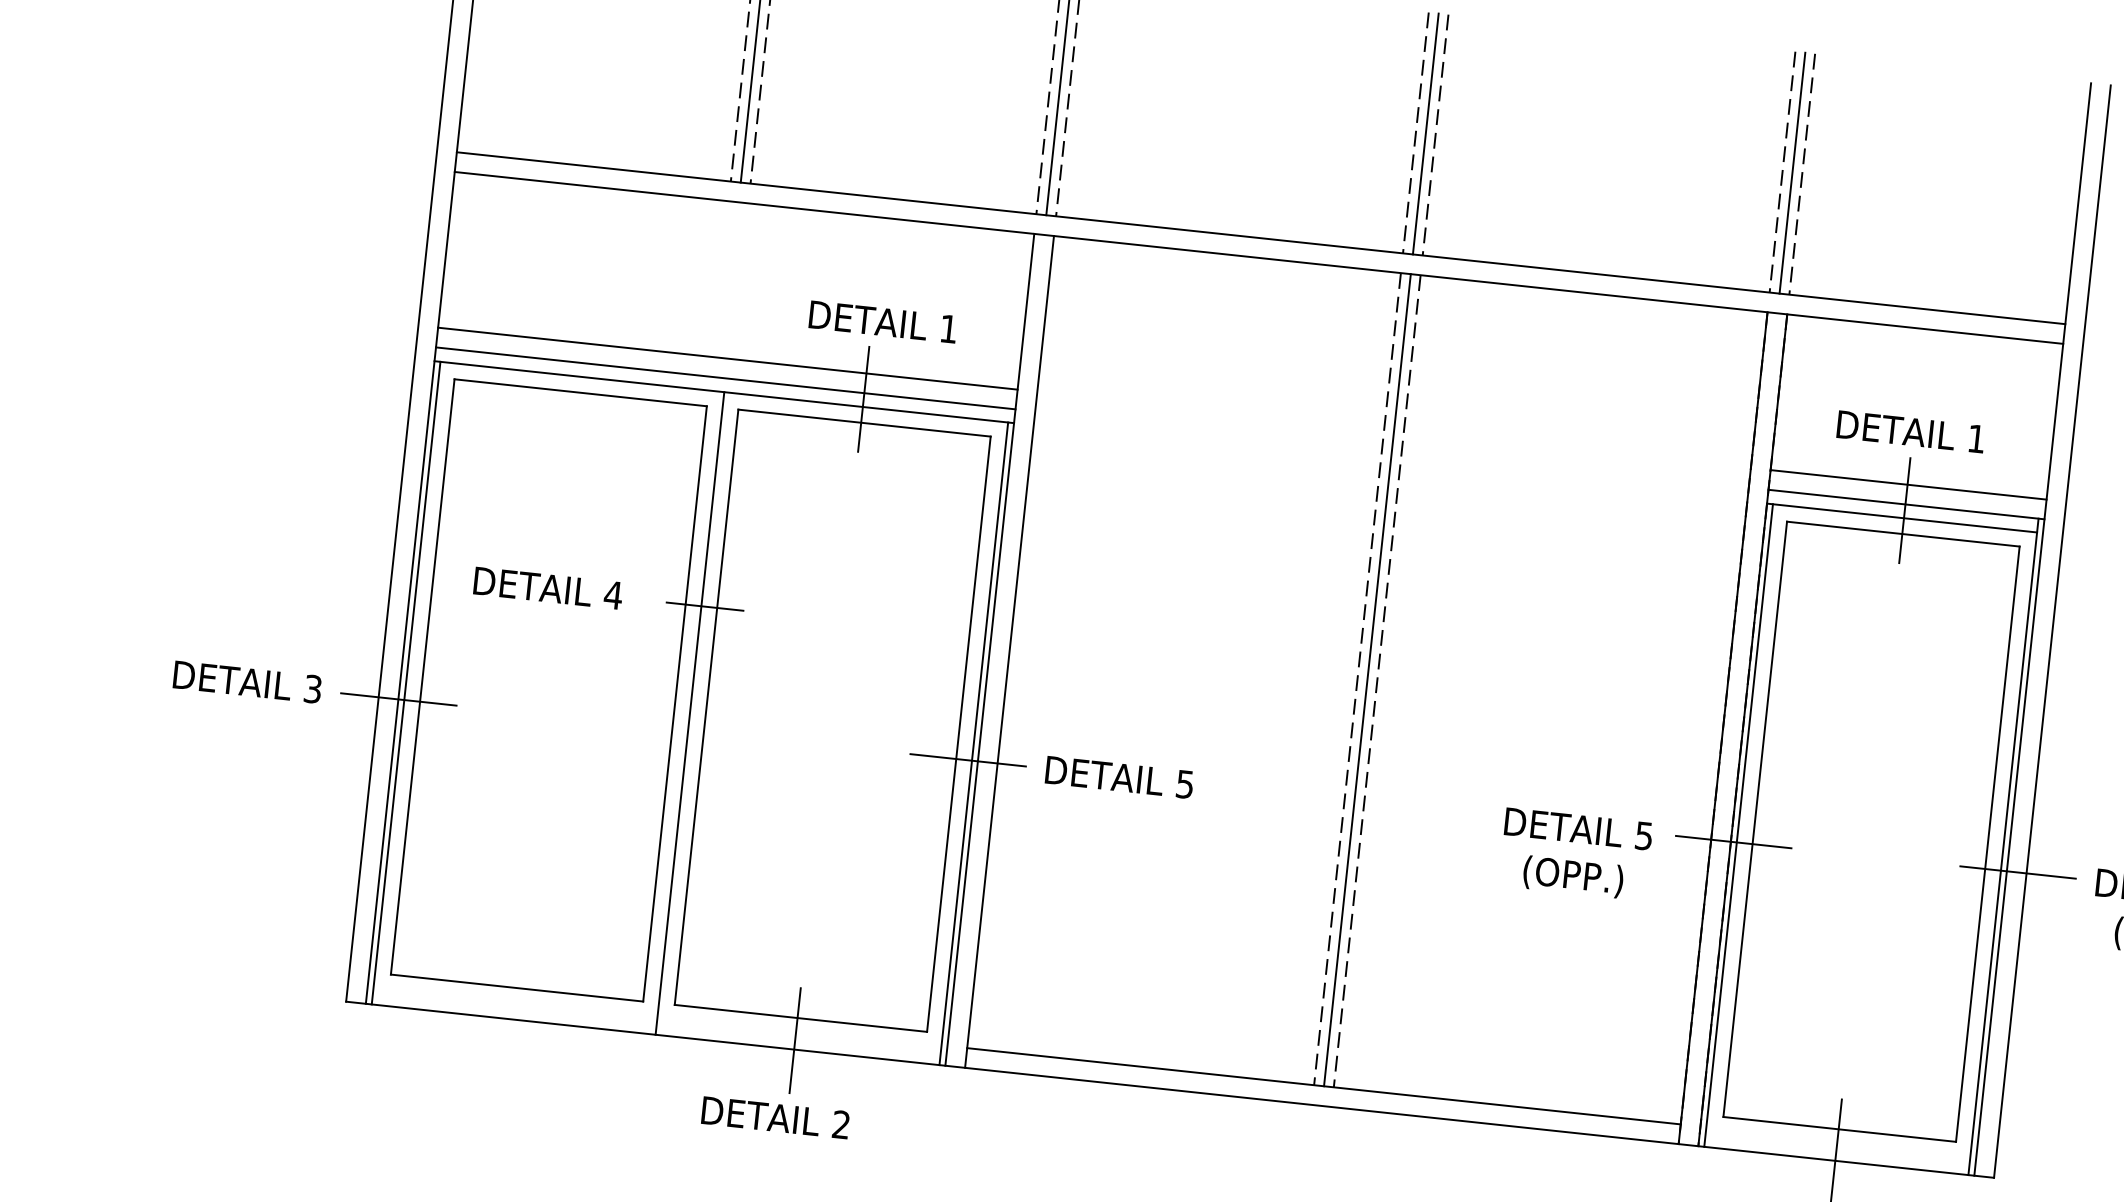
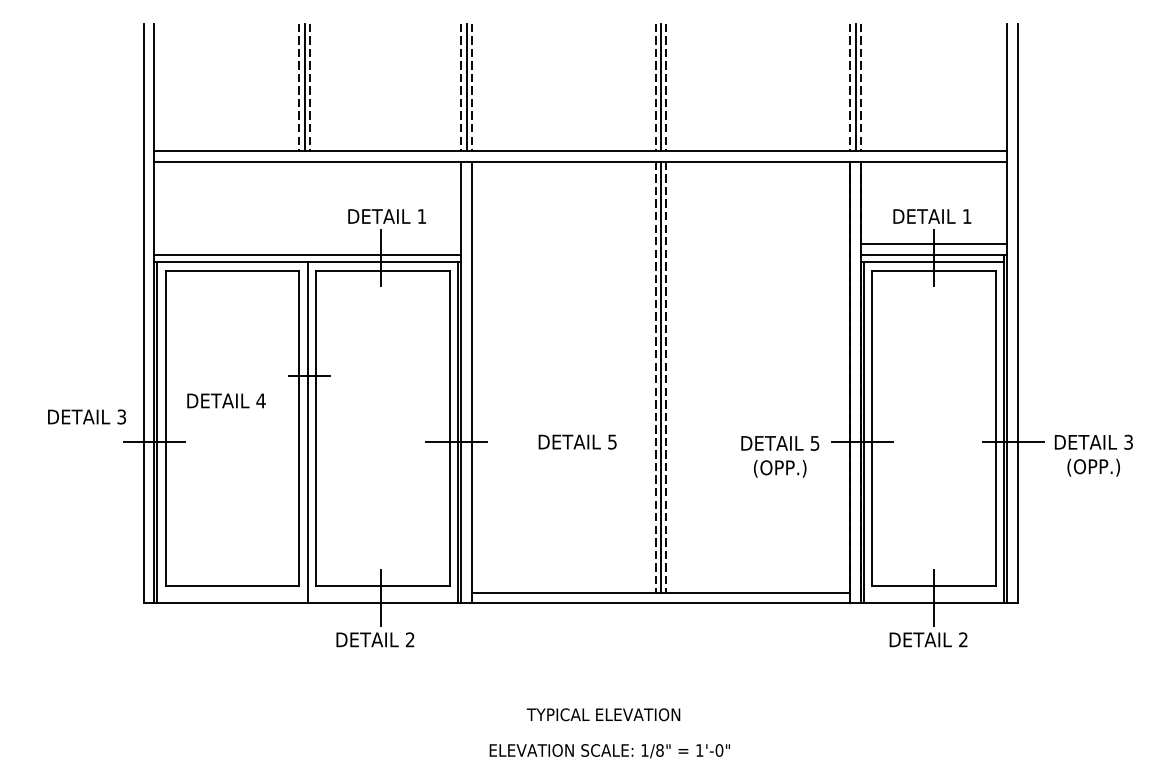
line: (727, 358) -> (307, 244), removed
text: (548, 587) -> (226, 400), moved
text: (246, 681) -> (86, 416), moved
text: (1119, 776) -> (577, 441), moved

